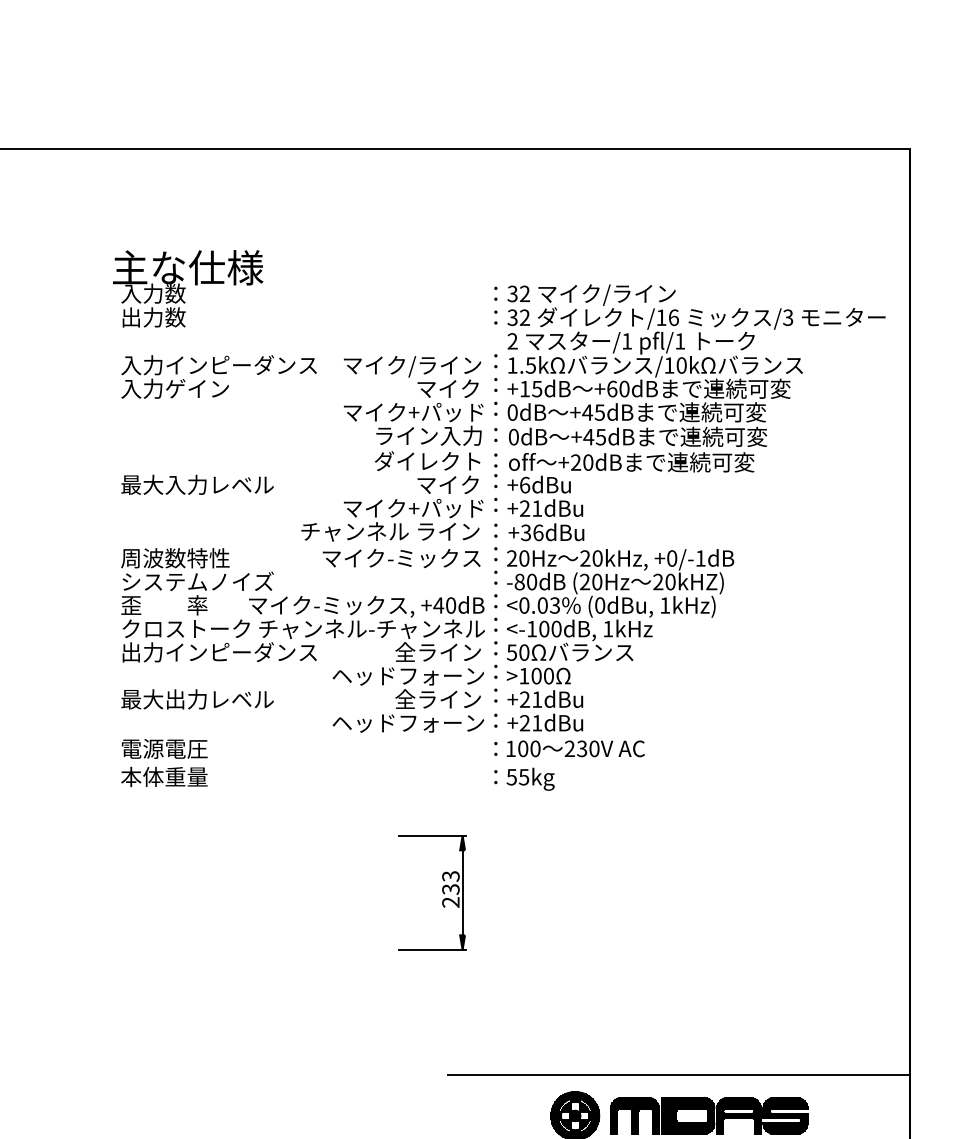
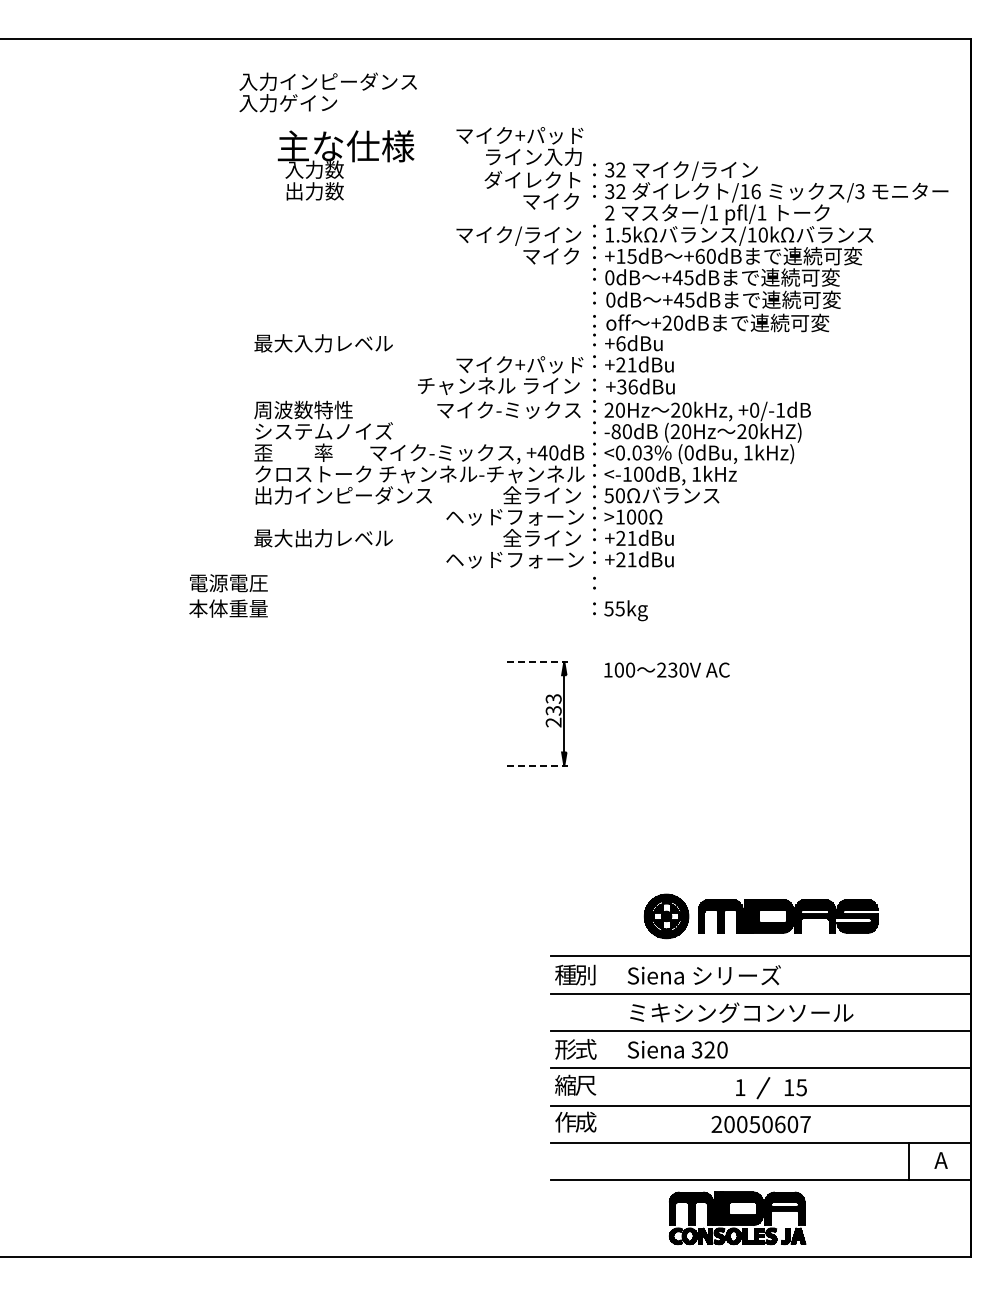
text: (187, 288) -> (345, 165), moved
text: (218, 377) -> (327, 92), moved
text: (413, 448) -> (519, 168), moved
text: (575, 748) -> (666, 669), moved
text: (164, 762) -> (228, 595), moved
line: (433, 835) -> (537, 661), solid -> dashed
line: (433, 949) -> (537, 765), solid -> dashed
line: (678, 1075) -> (760, 879), removed

